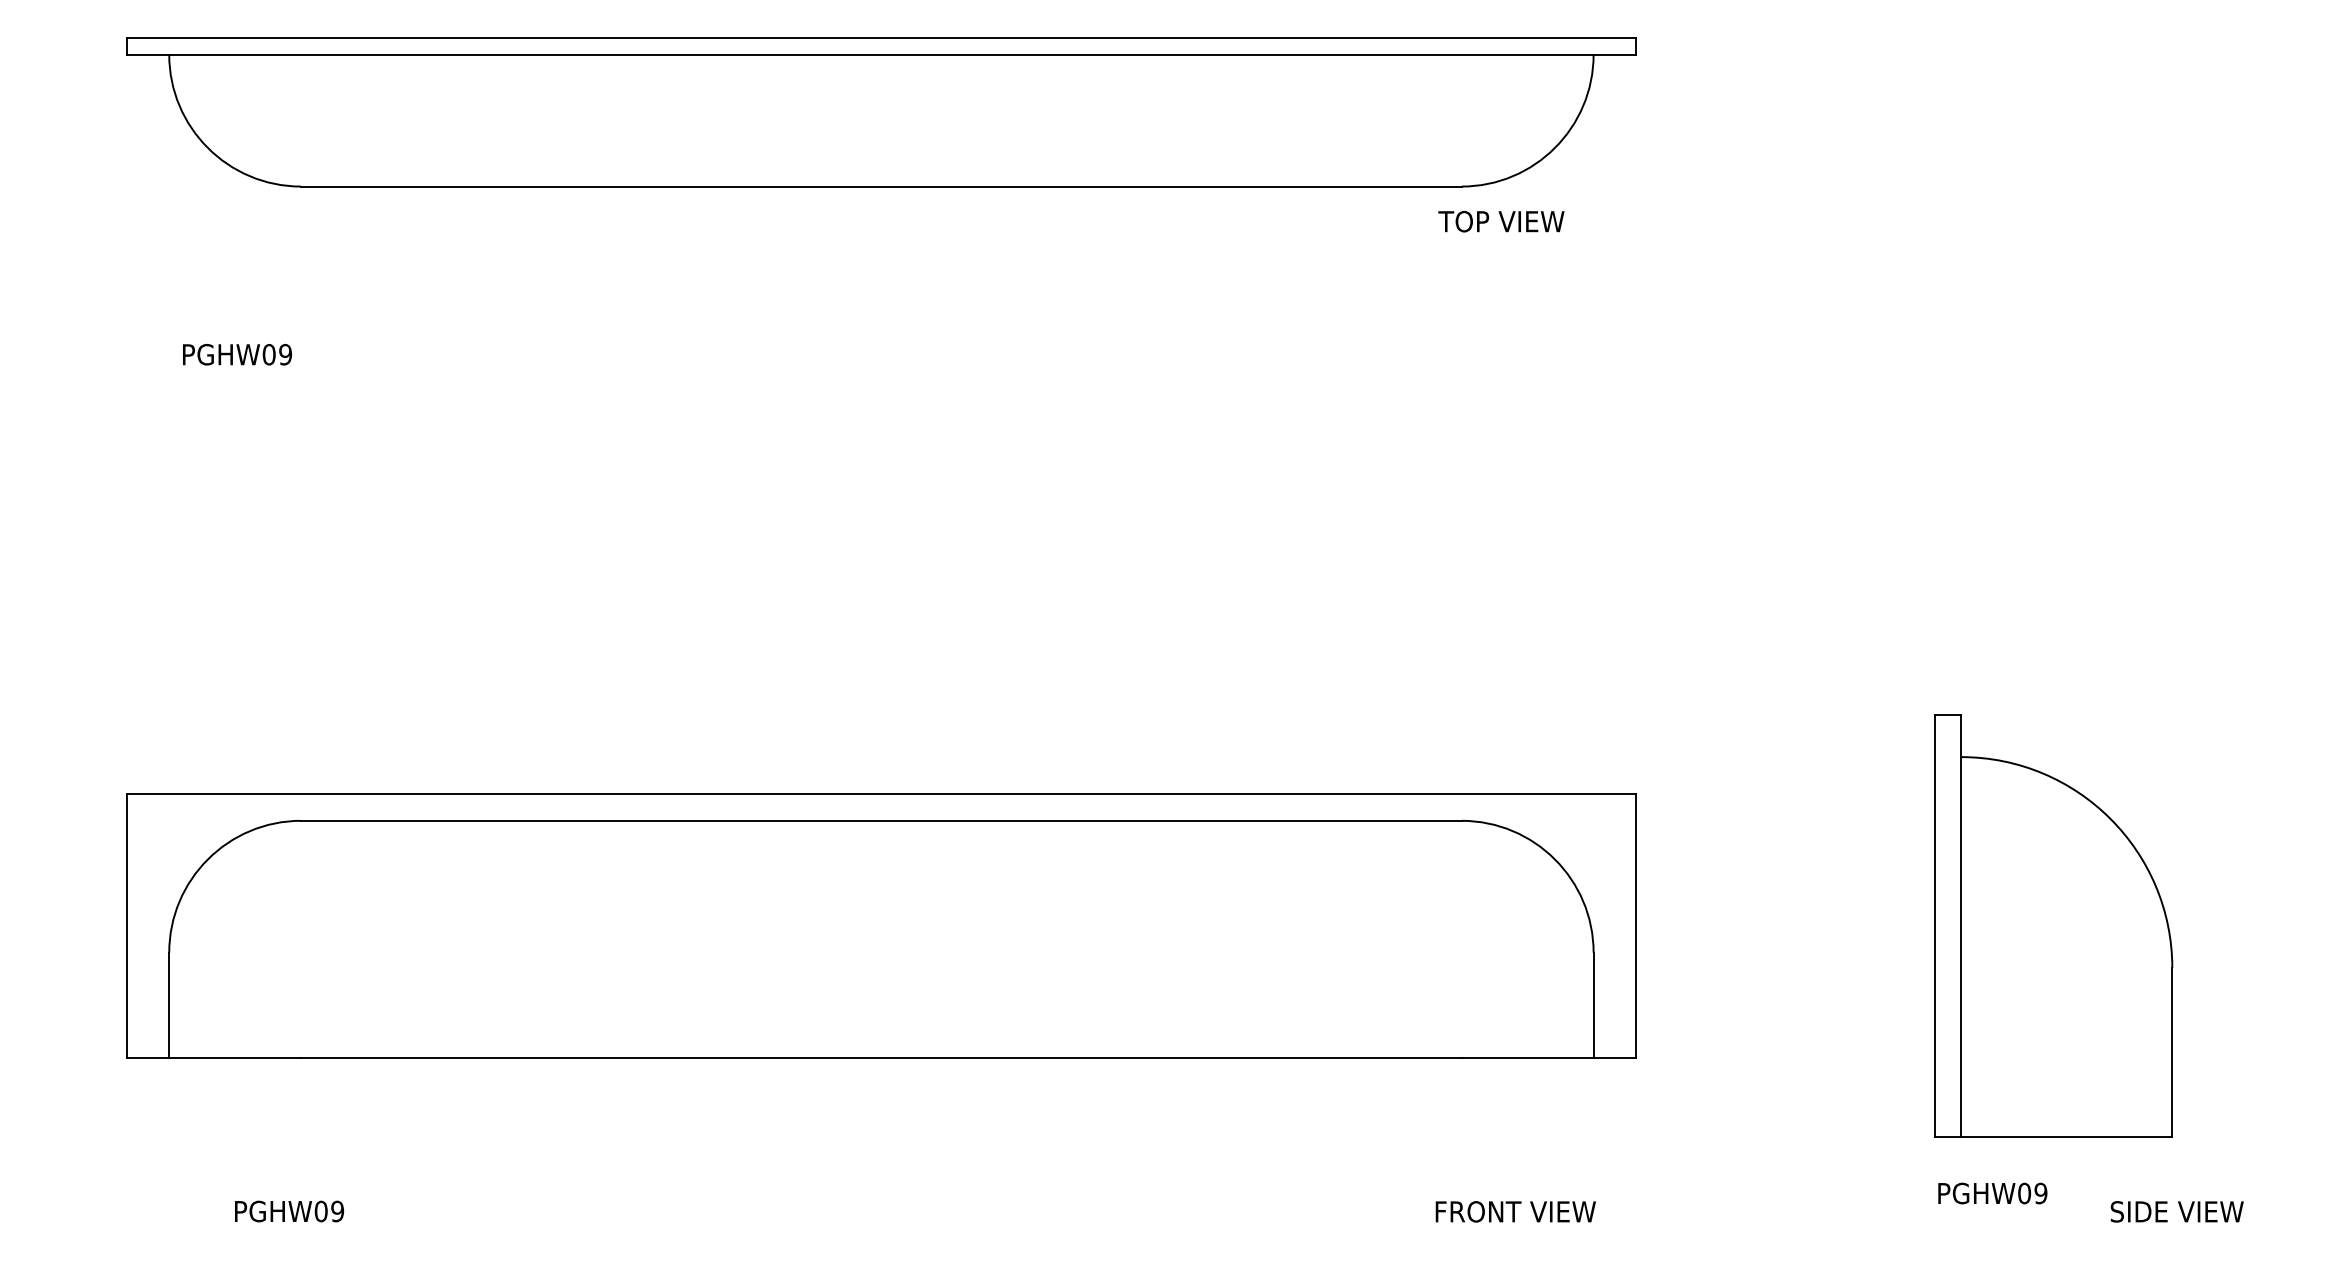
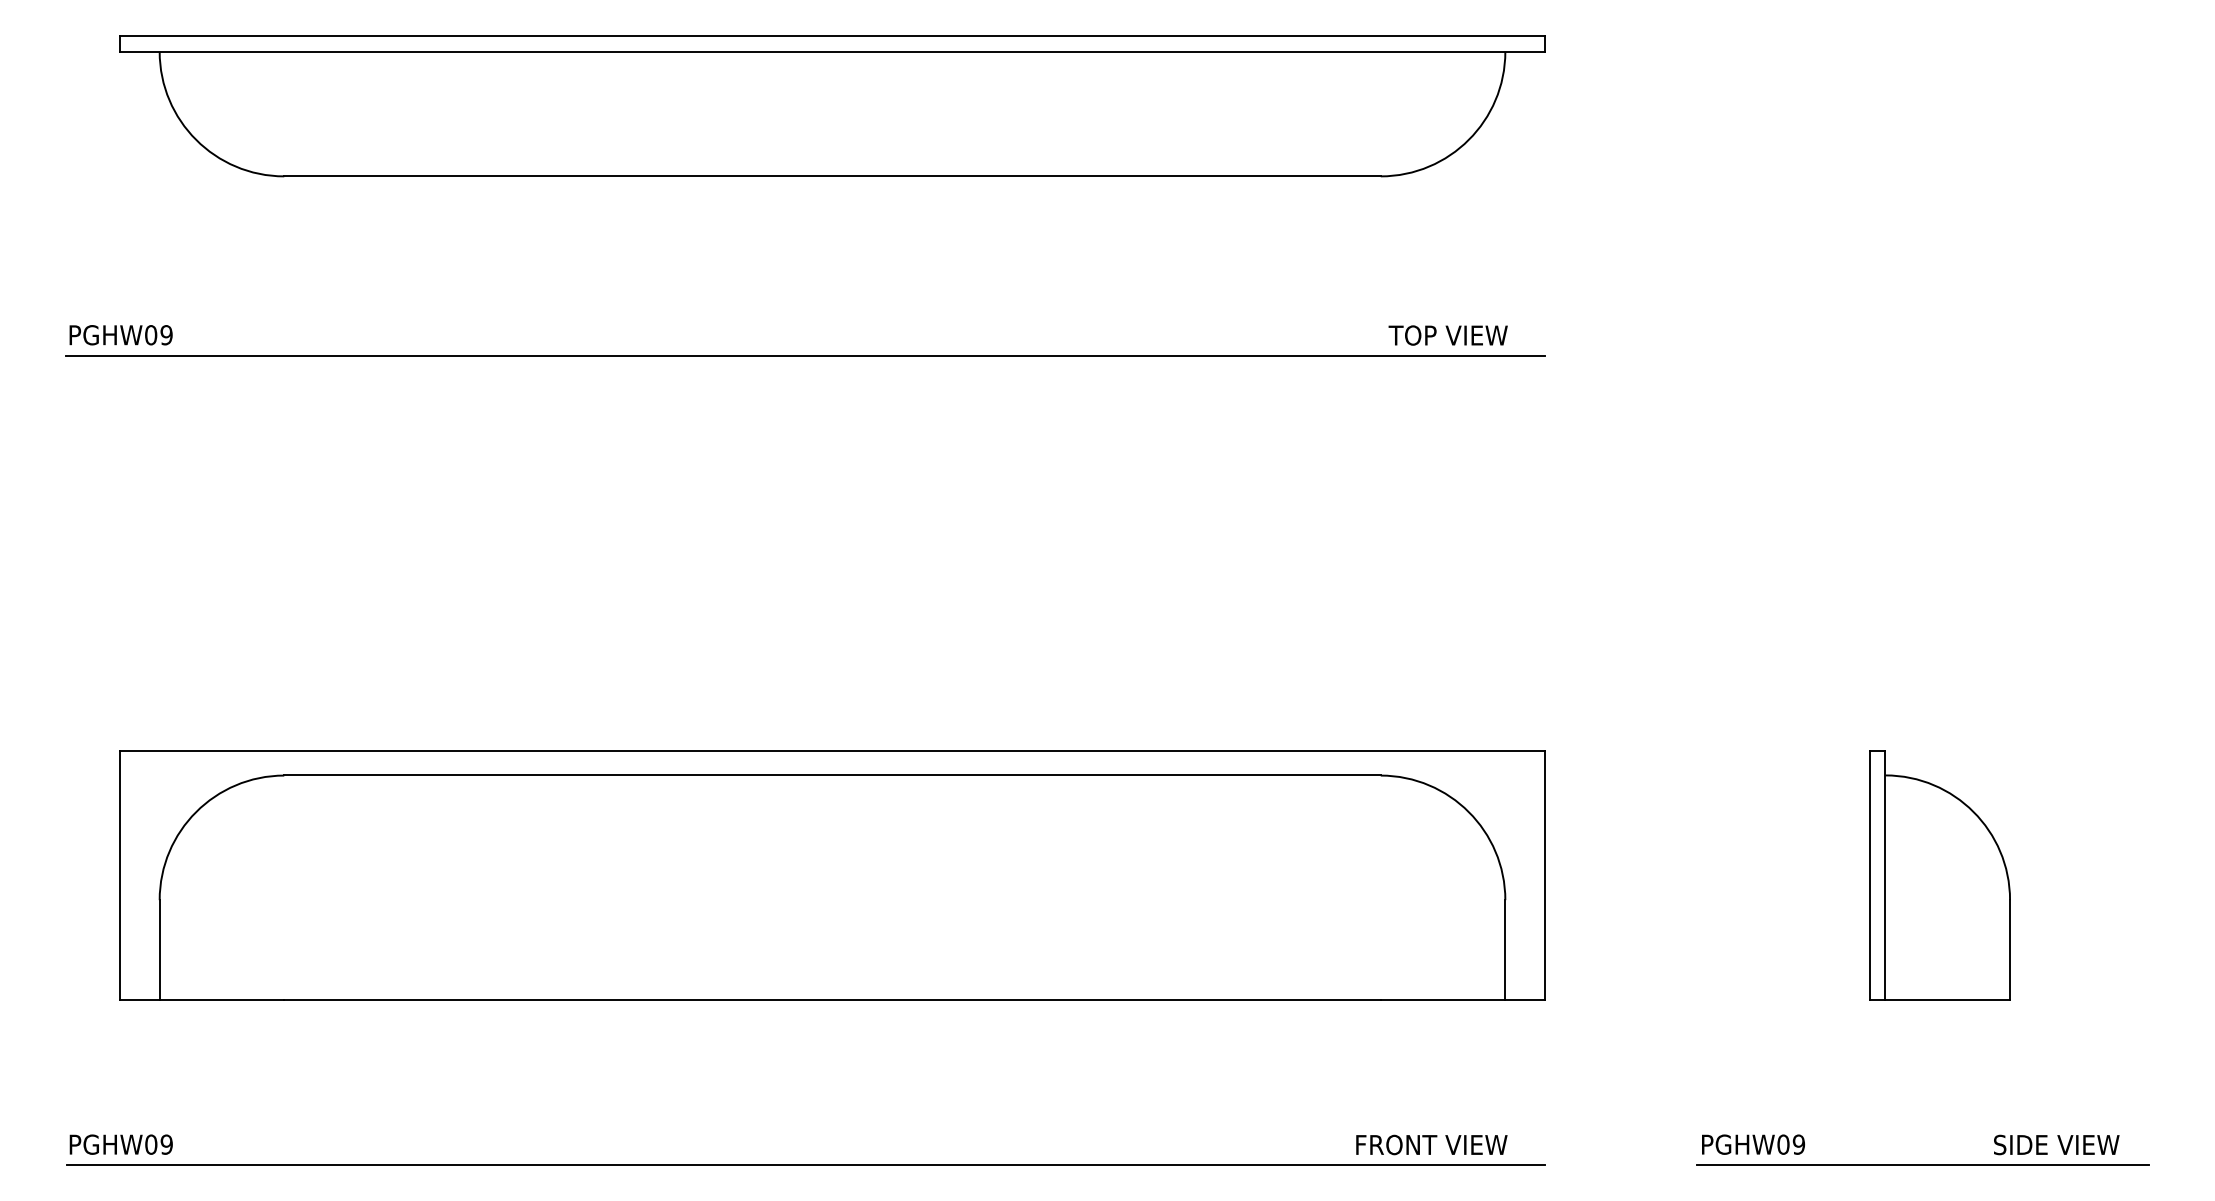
text: (1500, 221) -> (1447, 335), moved
text: (236, 354) -> (120, 335), moved
line: (852, 376) -> (805, 355), added
part: (2053, 926) -> (1939, 875), size x0.62
text: (1992, 1193) -> (1753, 1144), moved
text: (288, 1211) -> (120, 1144), moved
line: (852, 1233) -> (805, 1165), added
line: (2035, 1233) -> (1922, 1165), added

